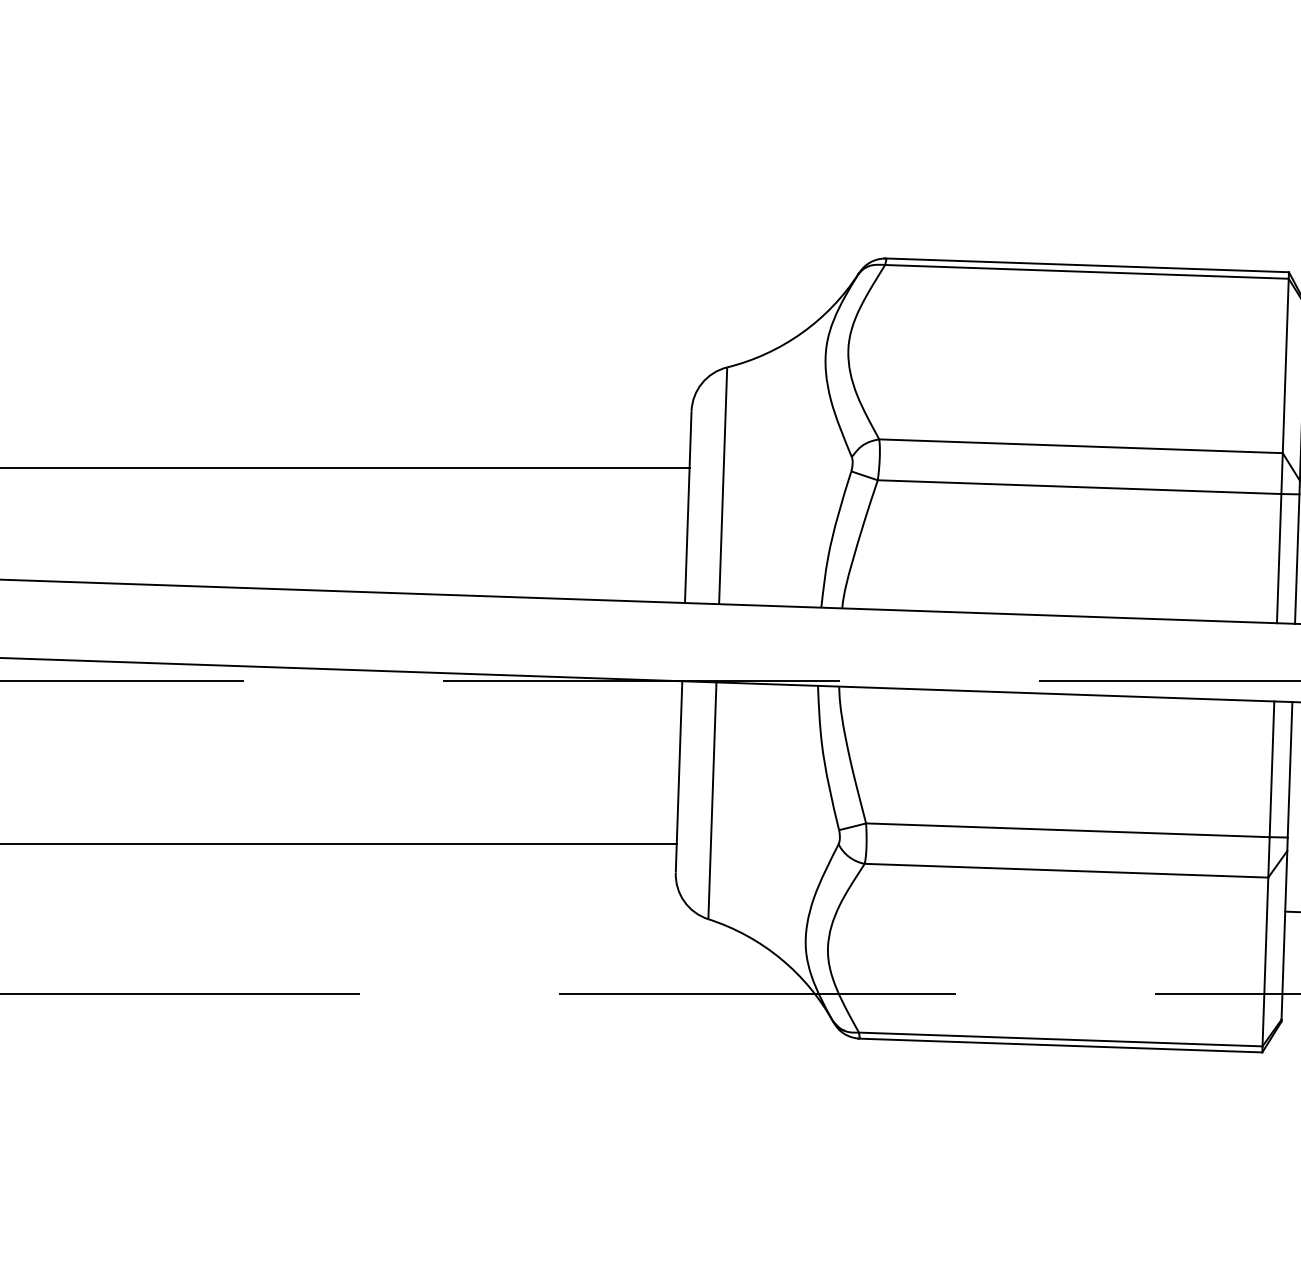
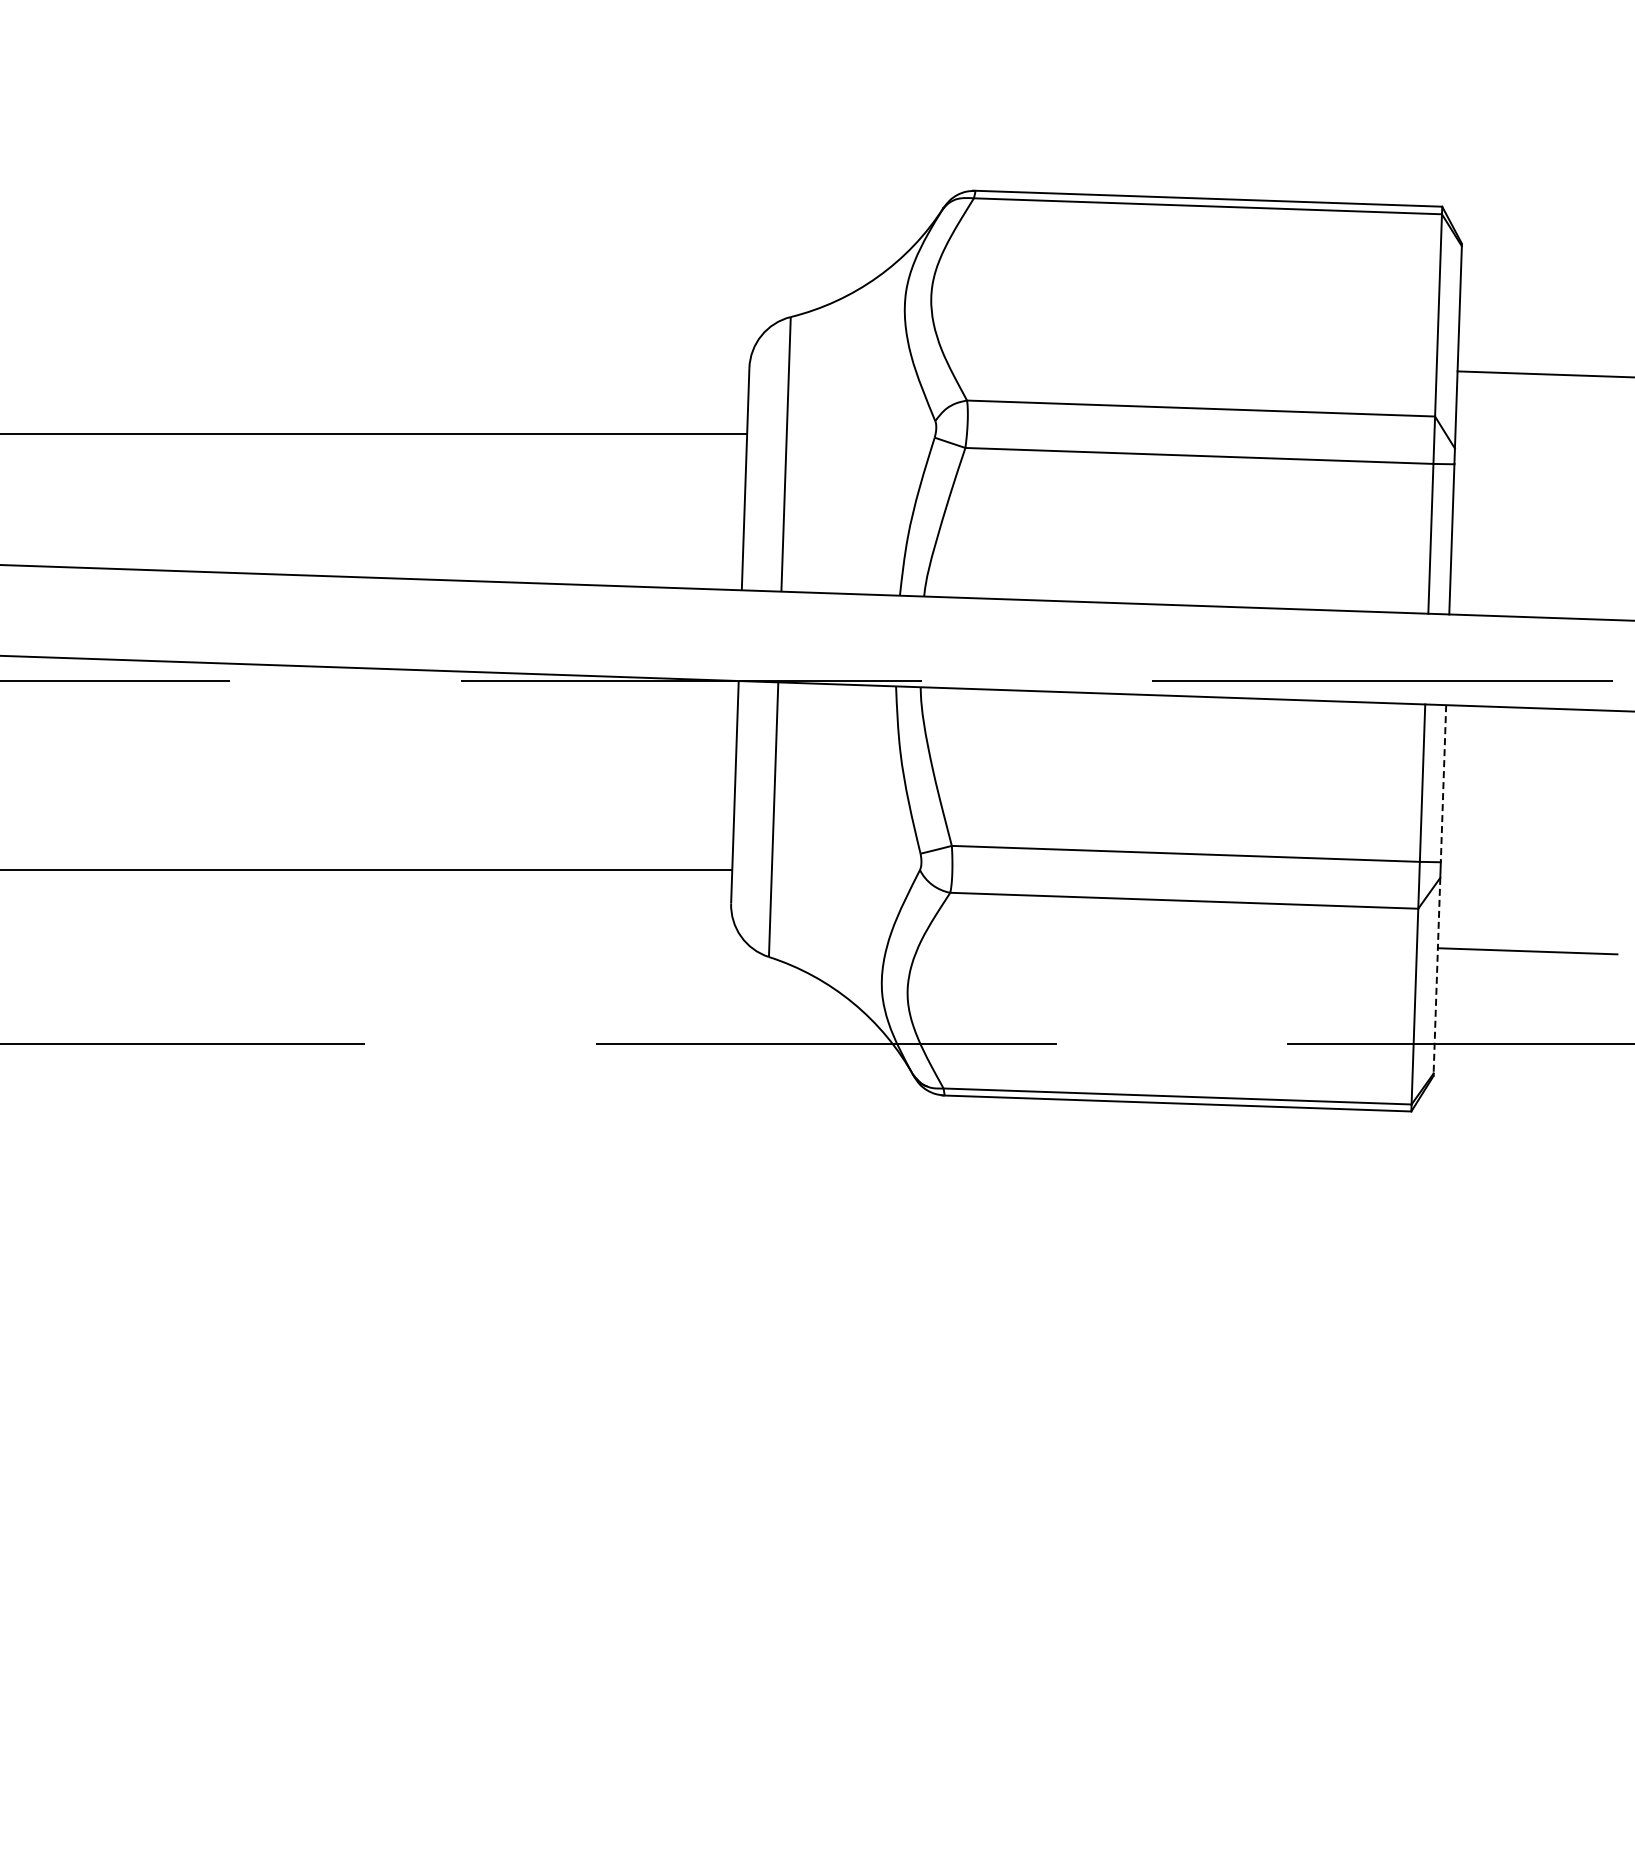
line: (1290, 769) -> (1443, 783), solid -> dashed
line: (1284, 935) -> (1436, 975), solid -> dashed

